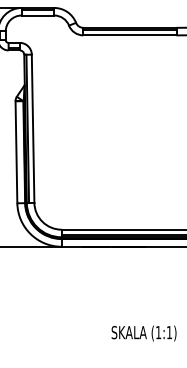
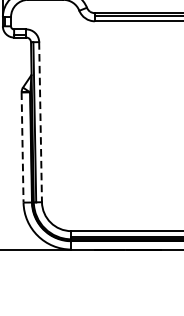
line: (33, 129) -> (40, 122), solid -> dashed
line: (16, 152) -> (22, 147), solid -> dashed

